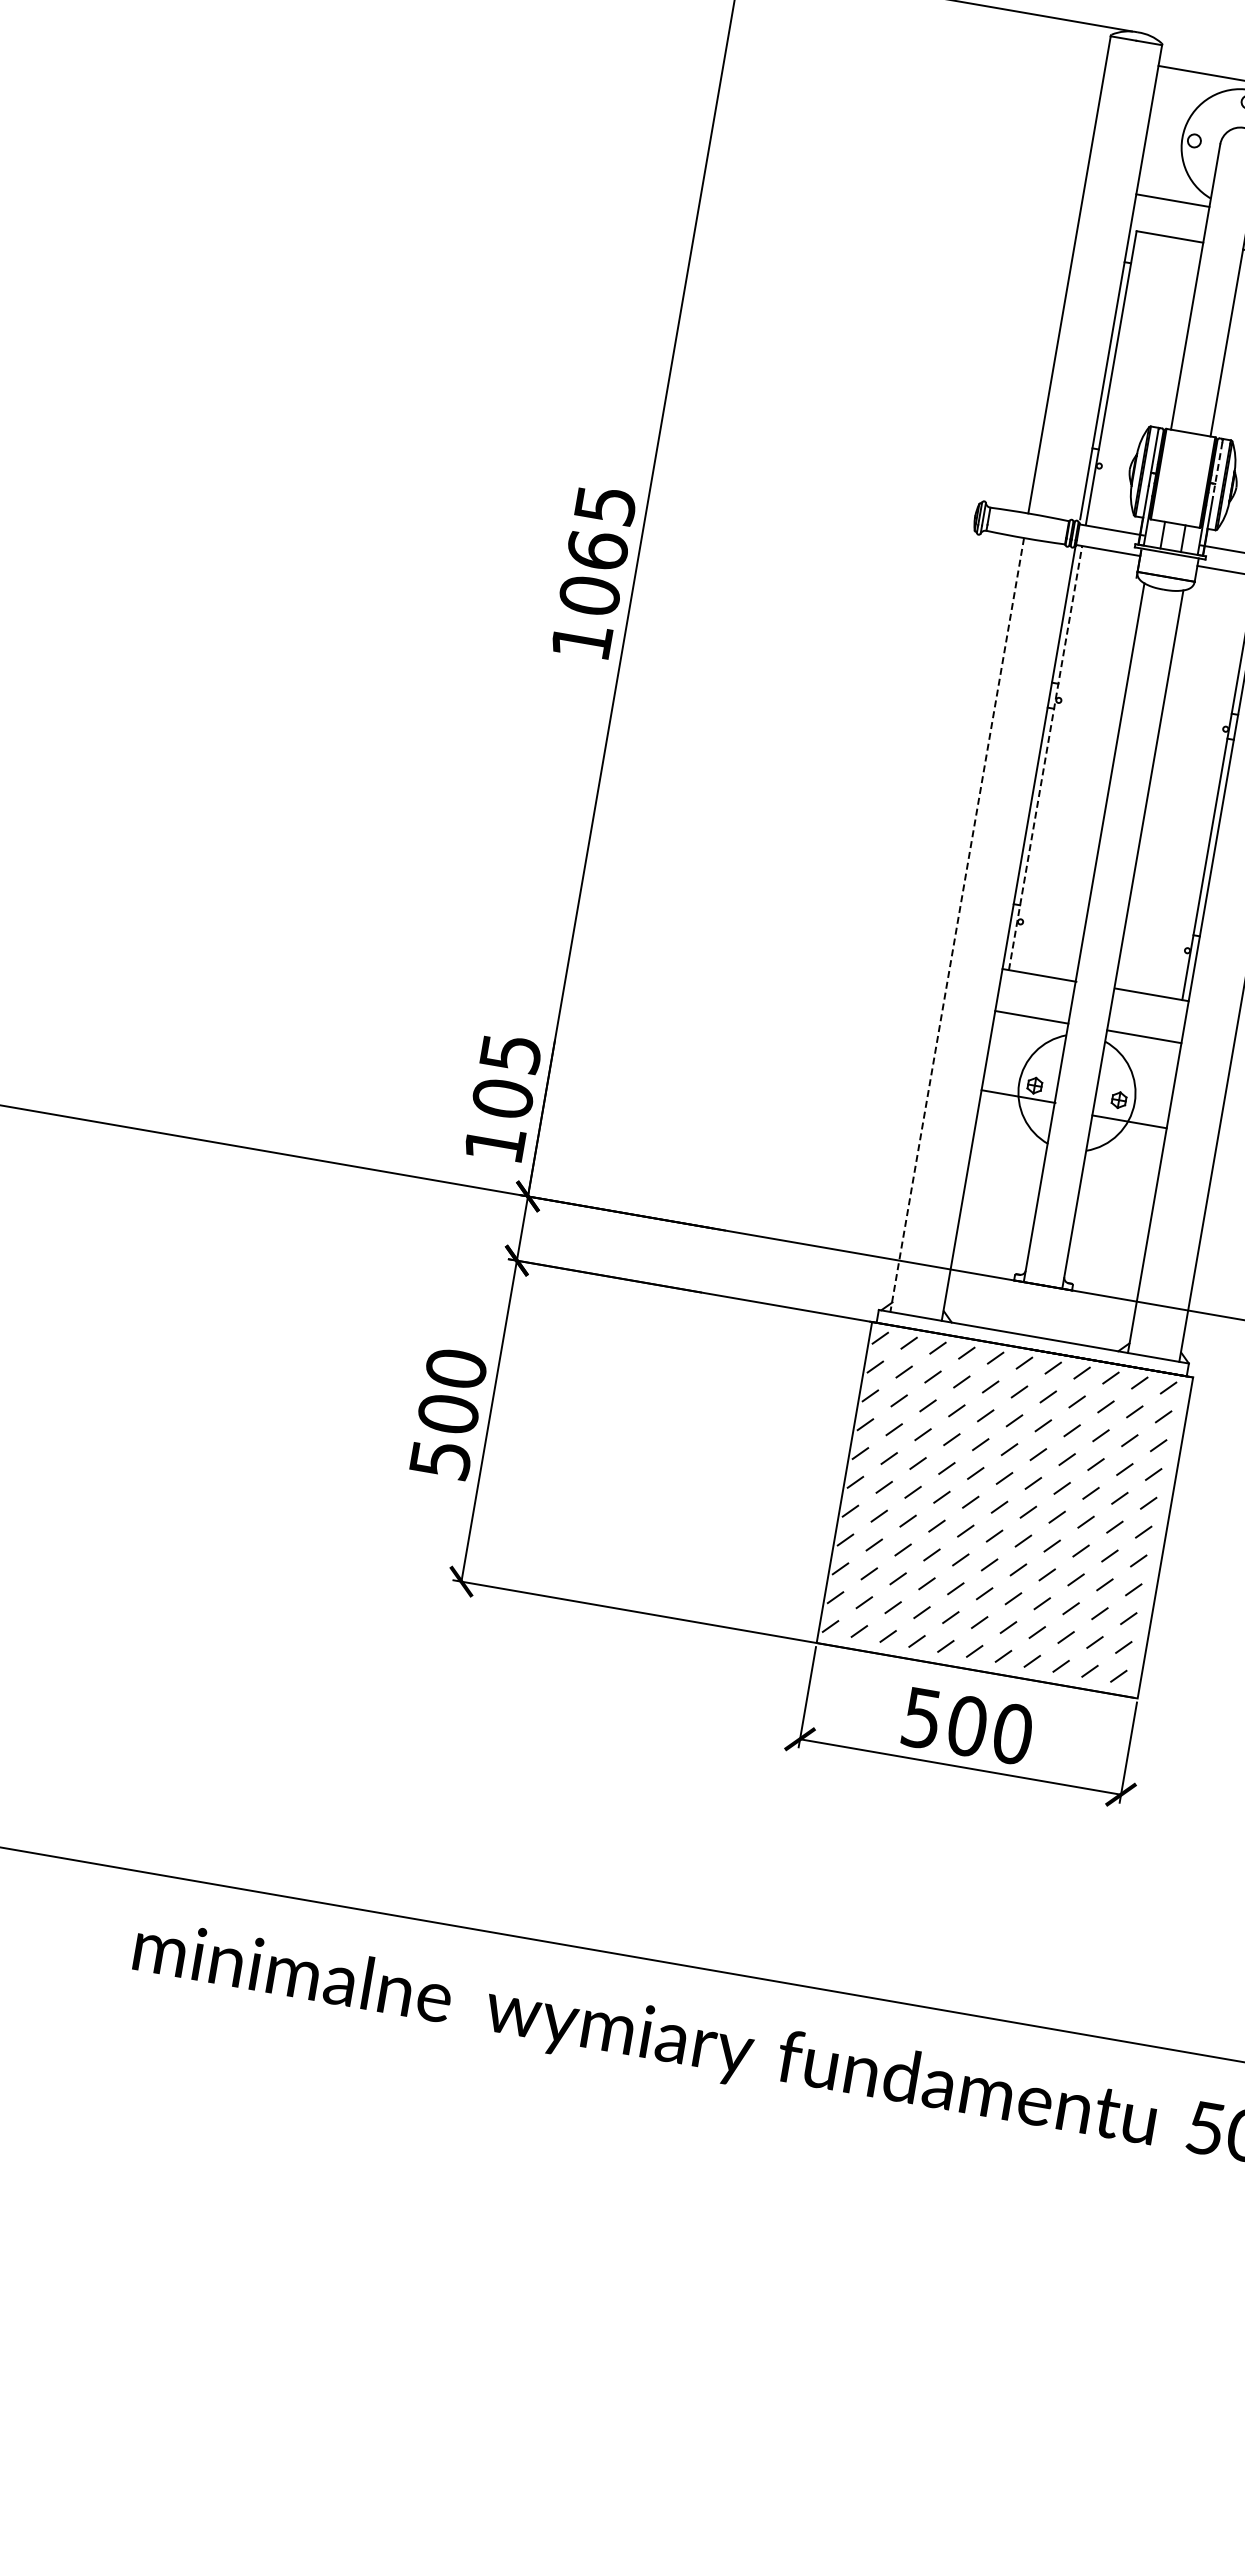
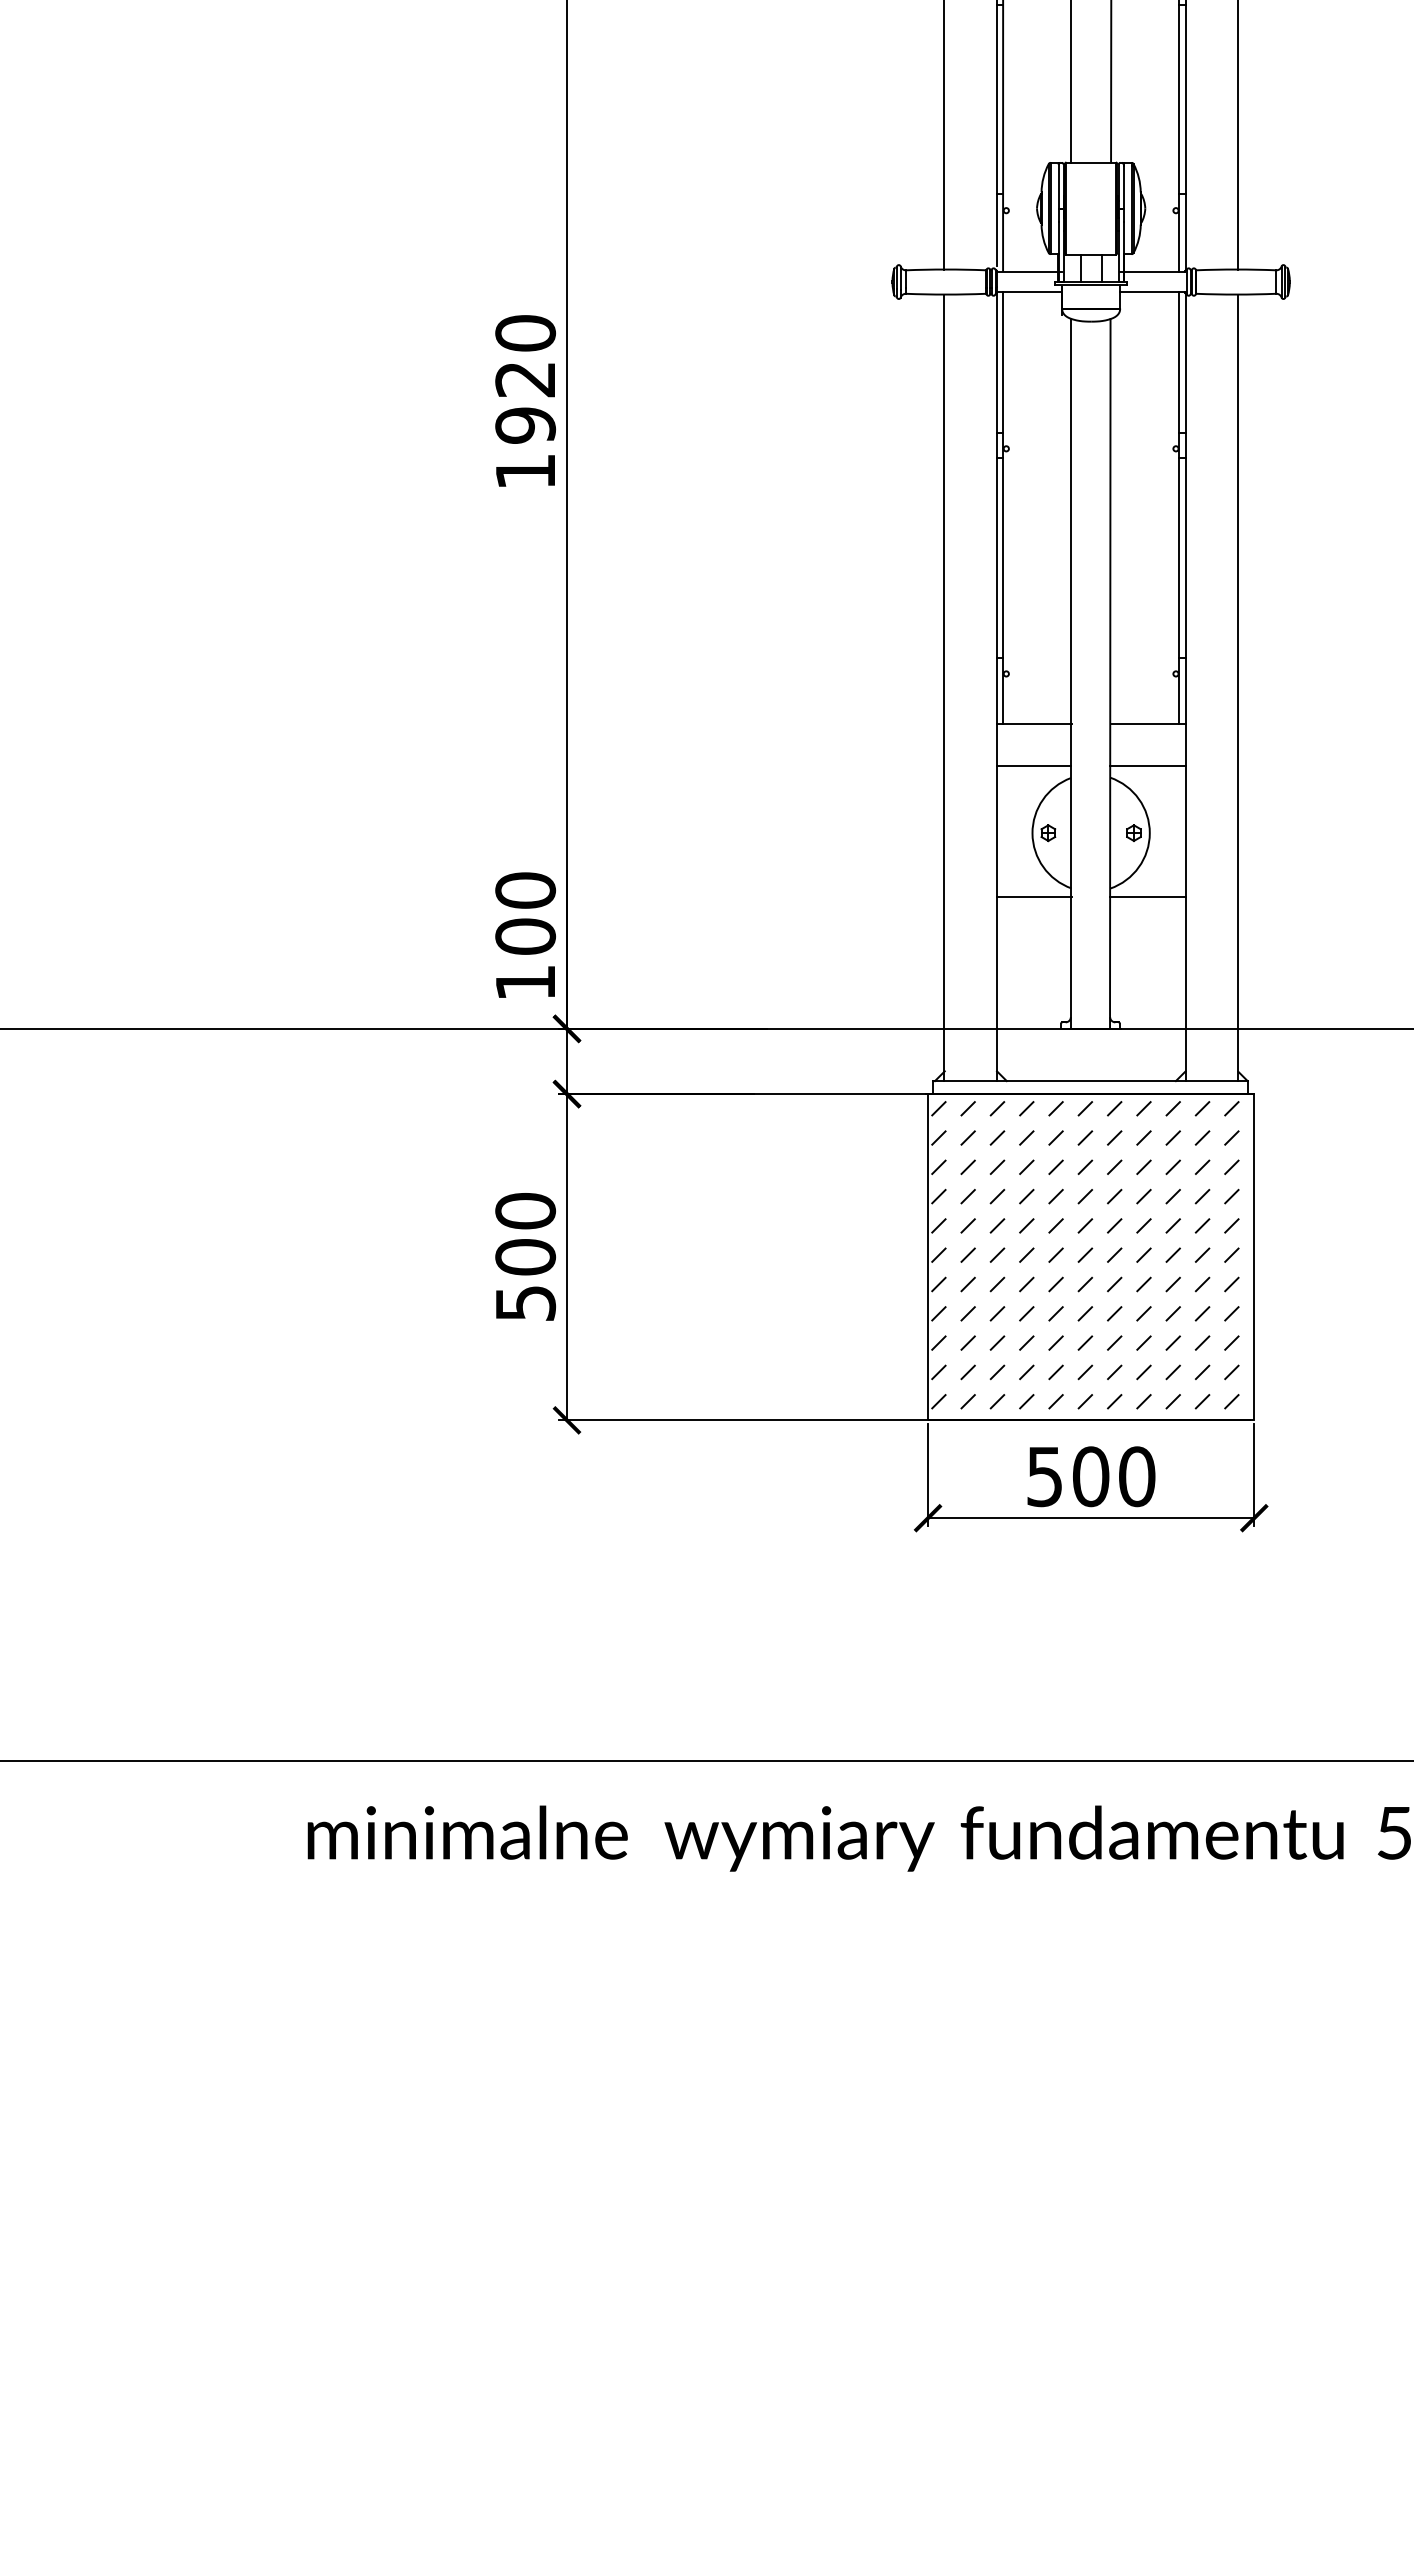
line: (1217, 470) -> (1123, 194), dashed -> solid
text: (597, 550) -> (525, 379), 1065 -> 1920
line: (1045, 758) -> (1003, 508), dashed -> solid
line: (957, 925) -> (944, 688), dashed -> solid
text: (510, 1053) -> (525, 890), 105 -> 100
line: (1017, 1096) -> (1033, 896), moved
line: (1129, 1121) -> (1147, 896), moved

